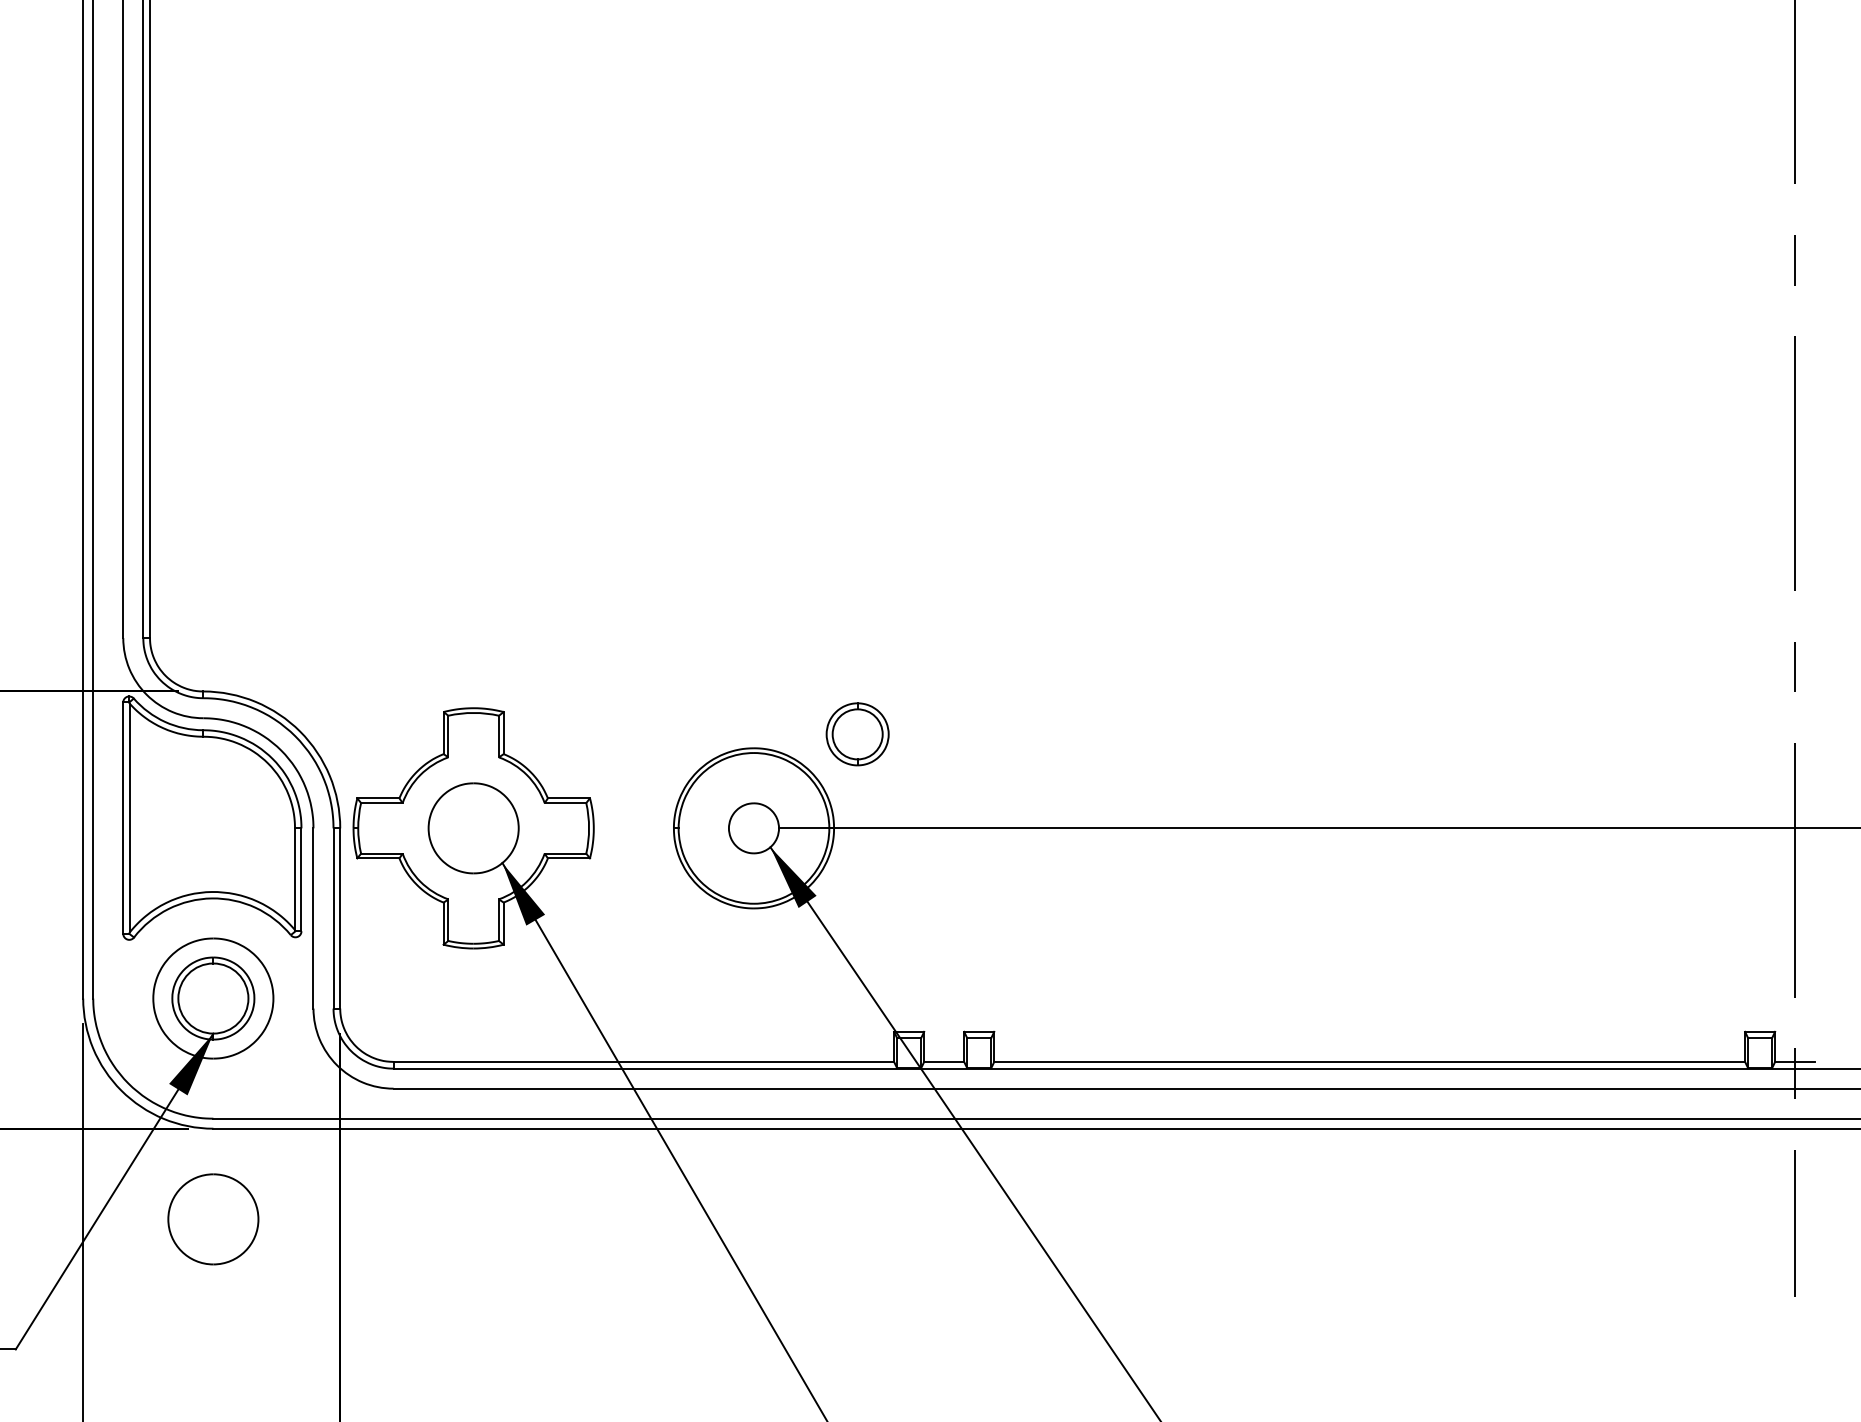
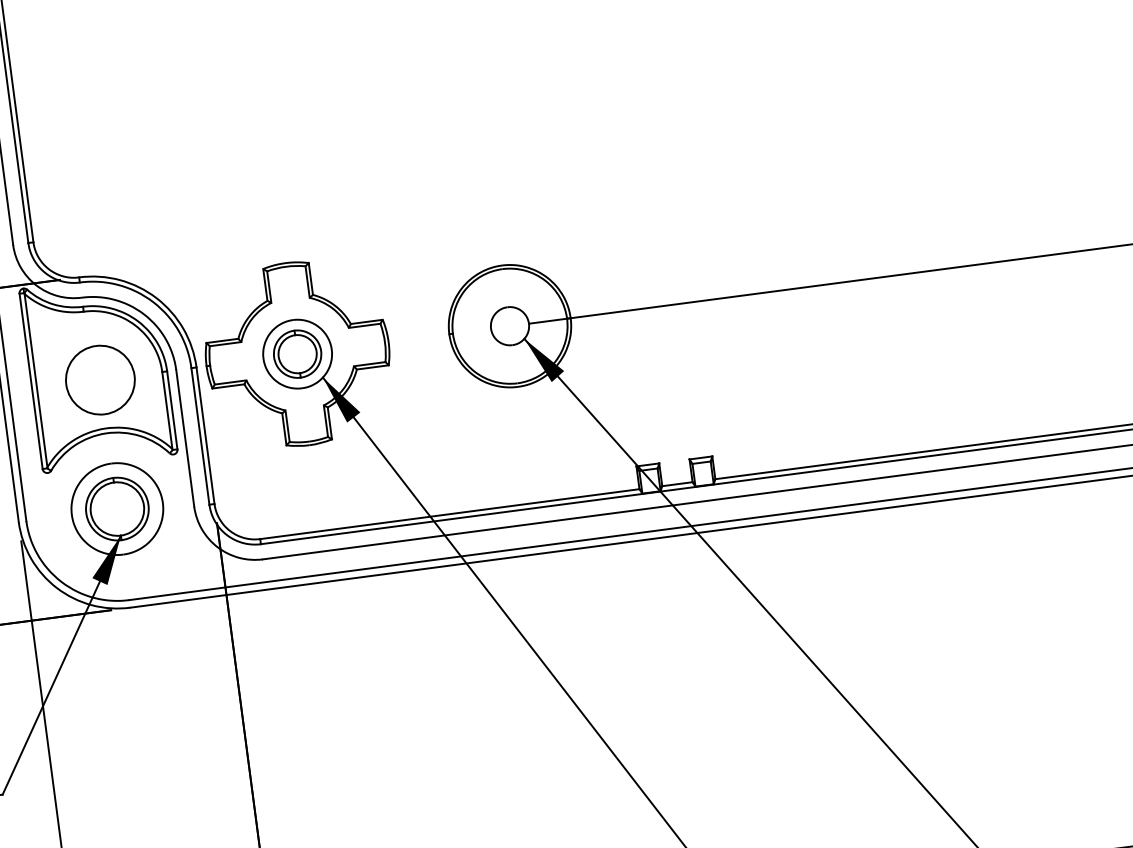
part: (857, 734) -> (297, 354), moved
part: (213, 1219) -> (100, 380), moved

